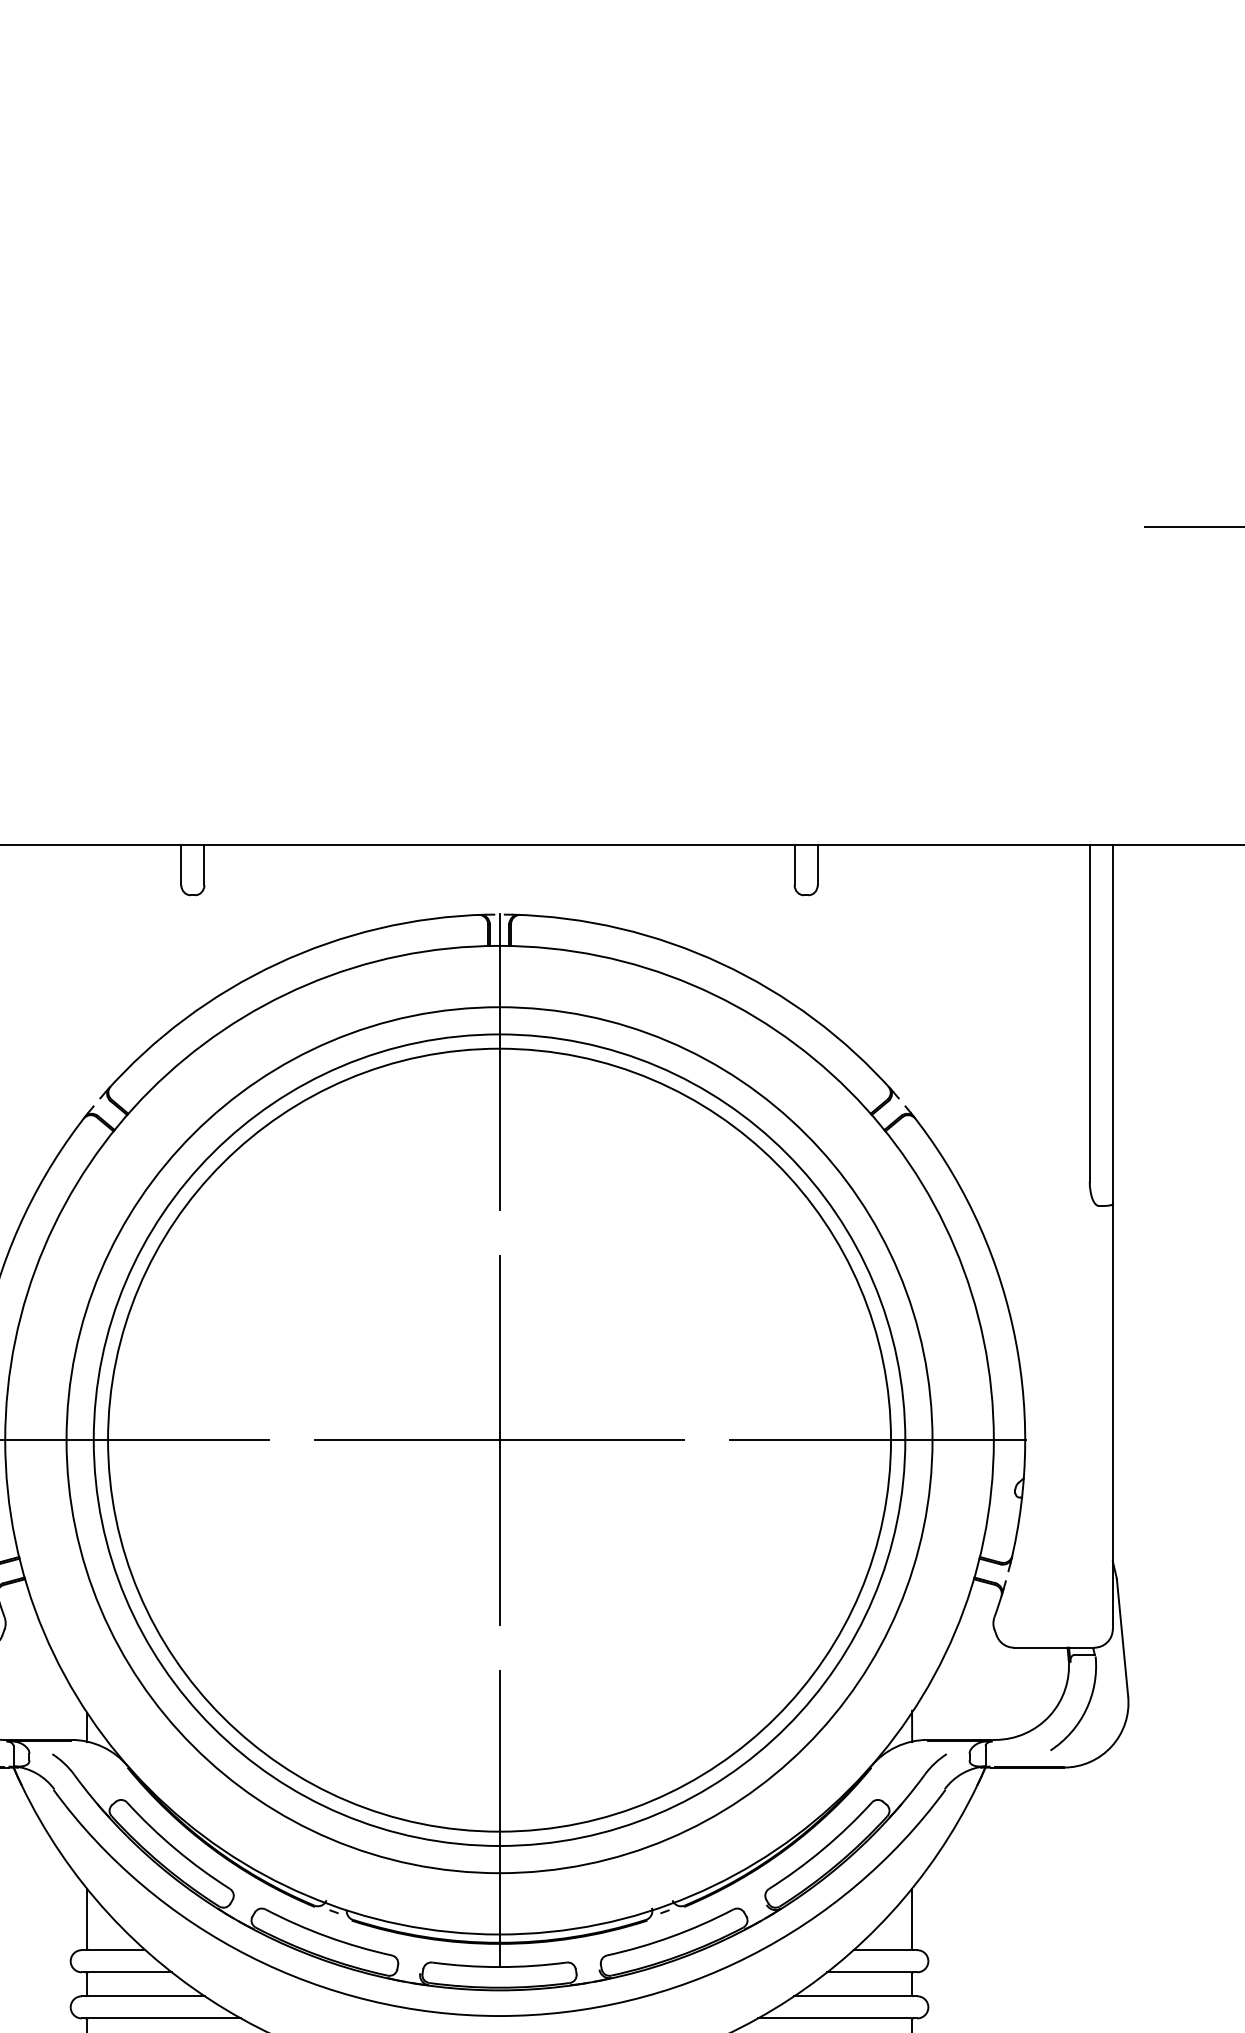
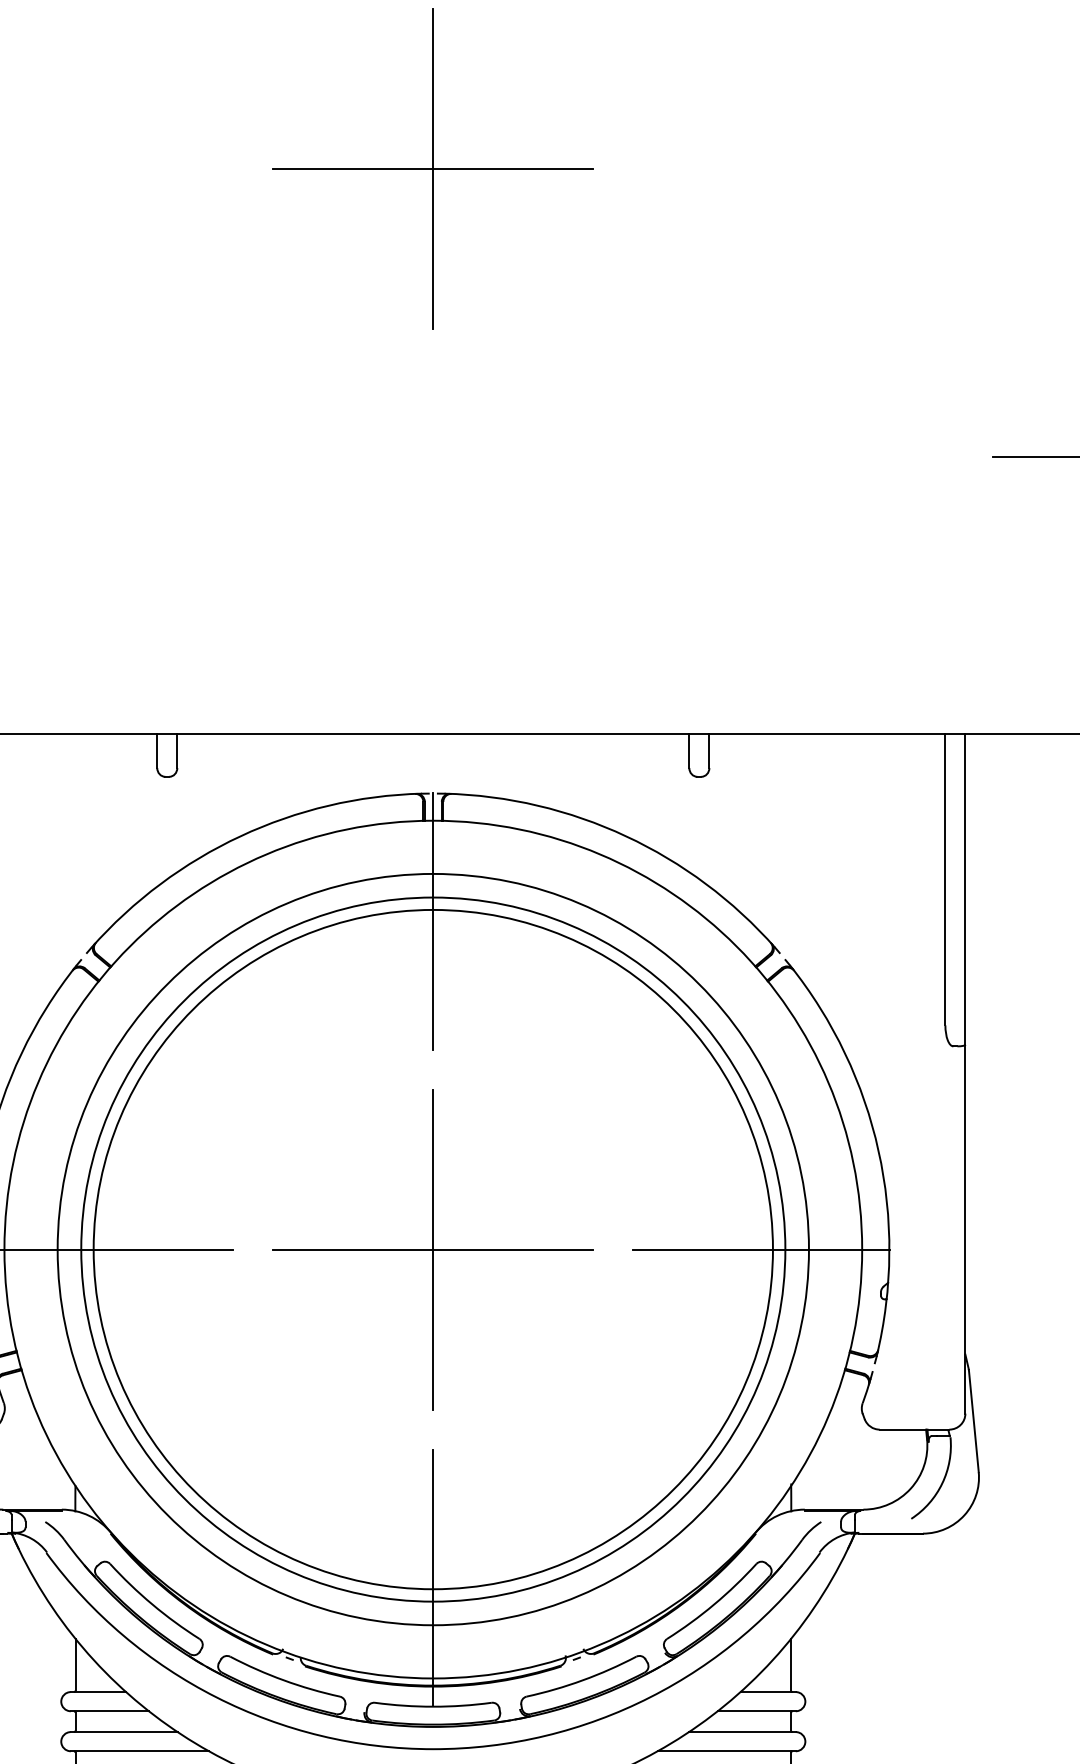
part: (499, 194) -> (433, 168), added

